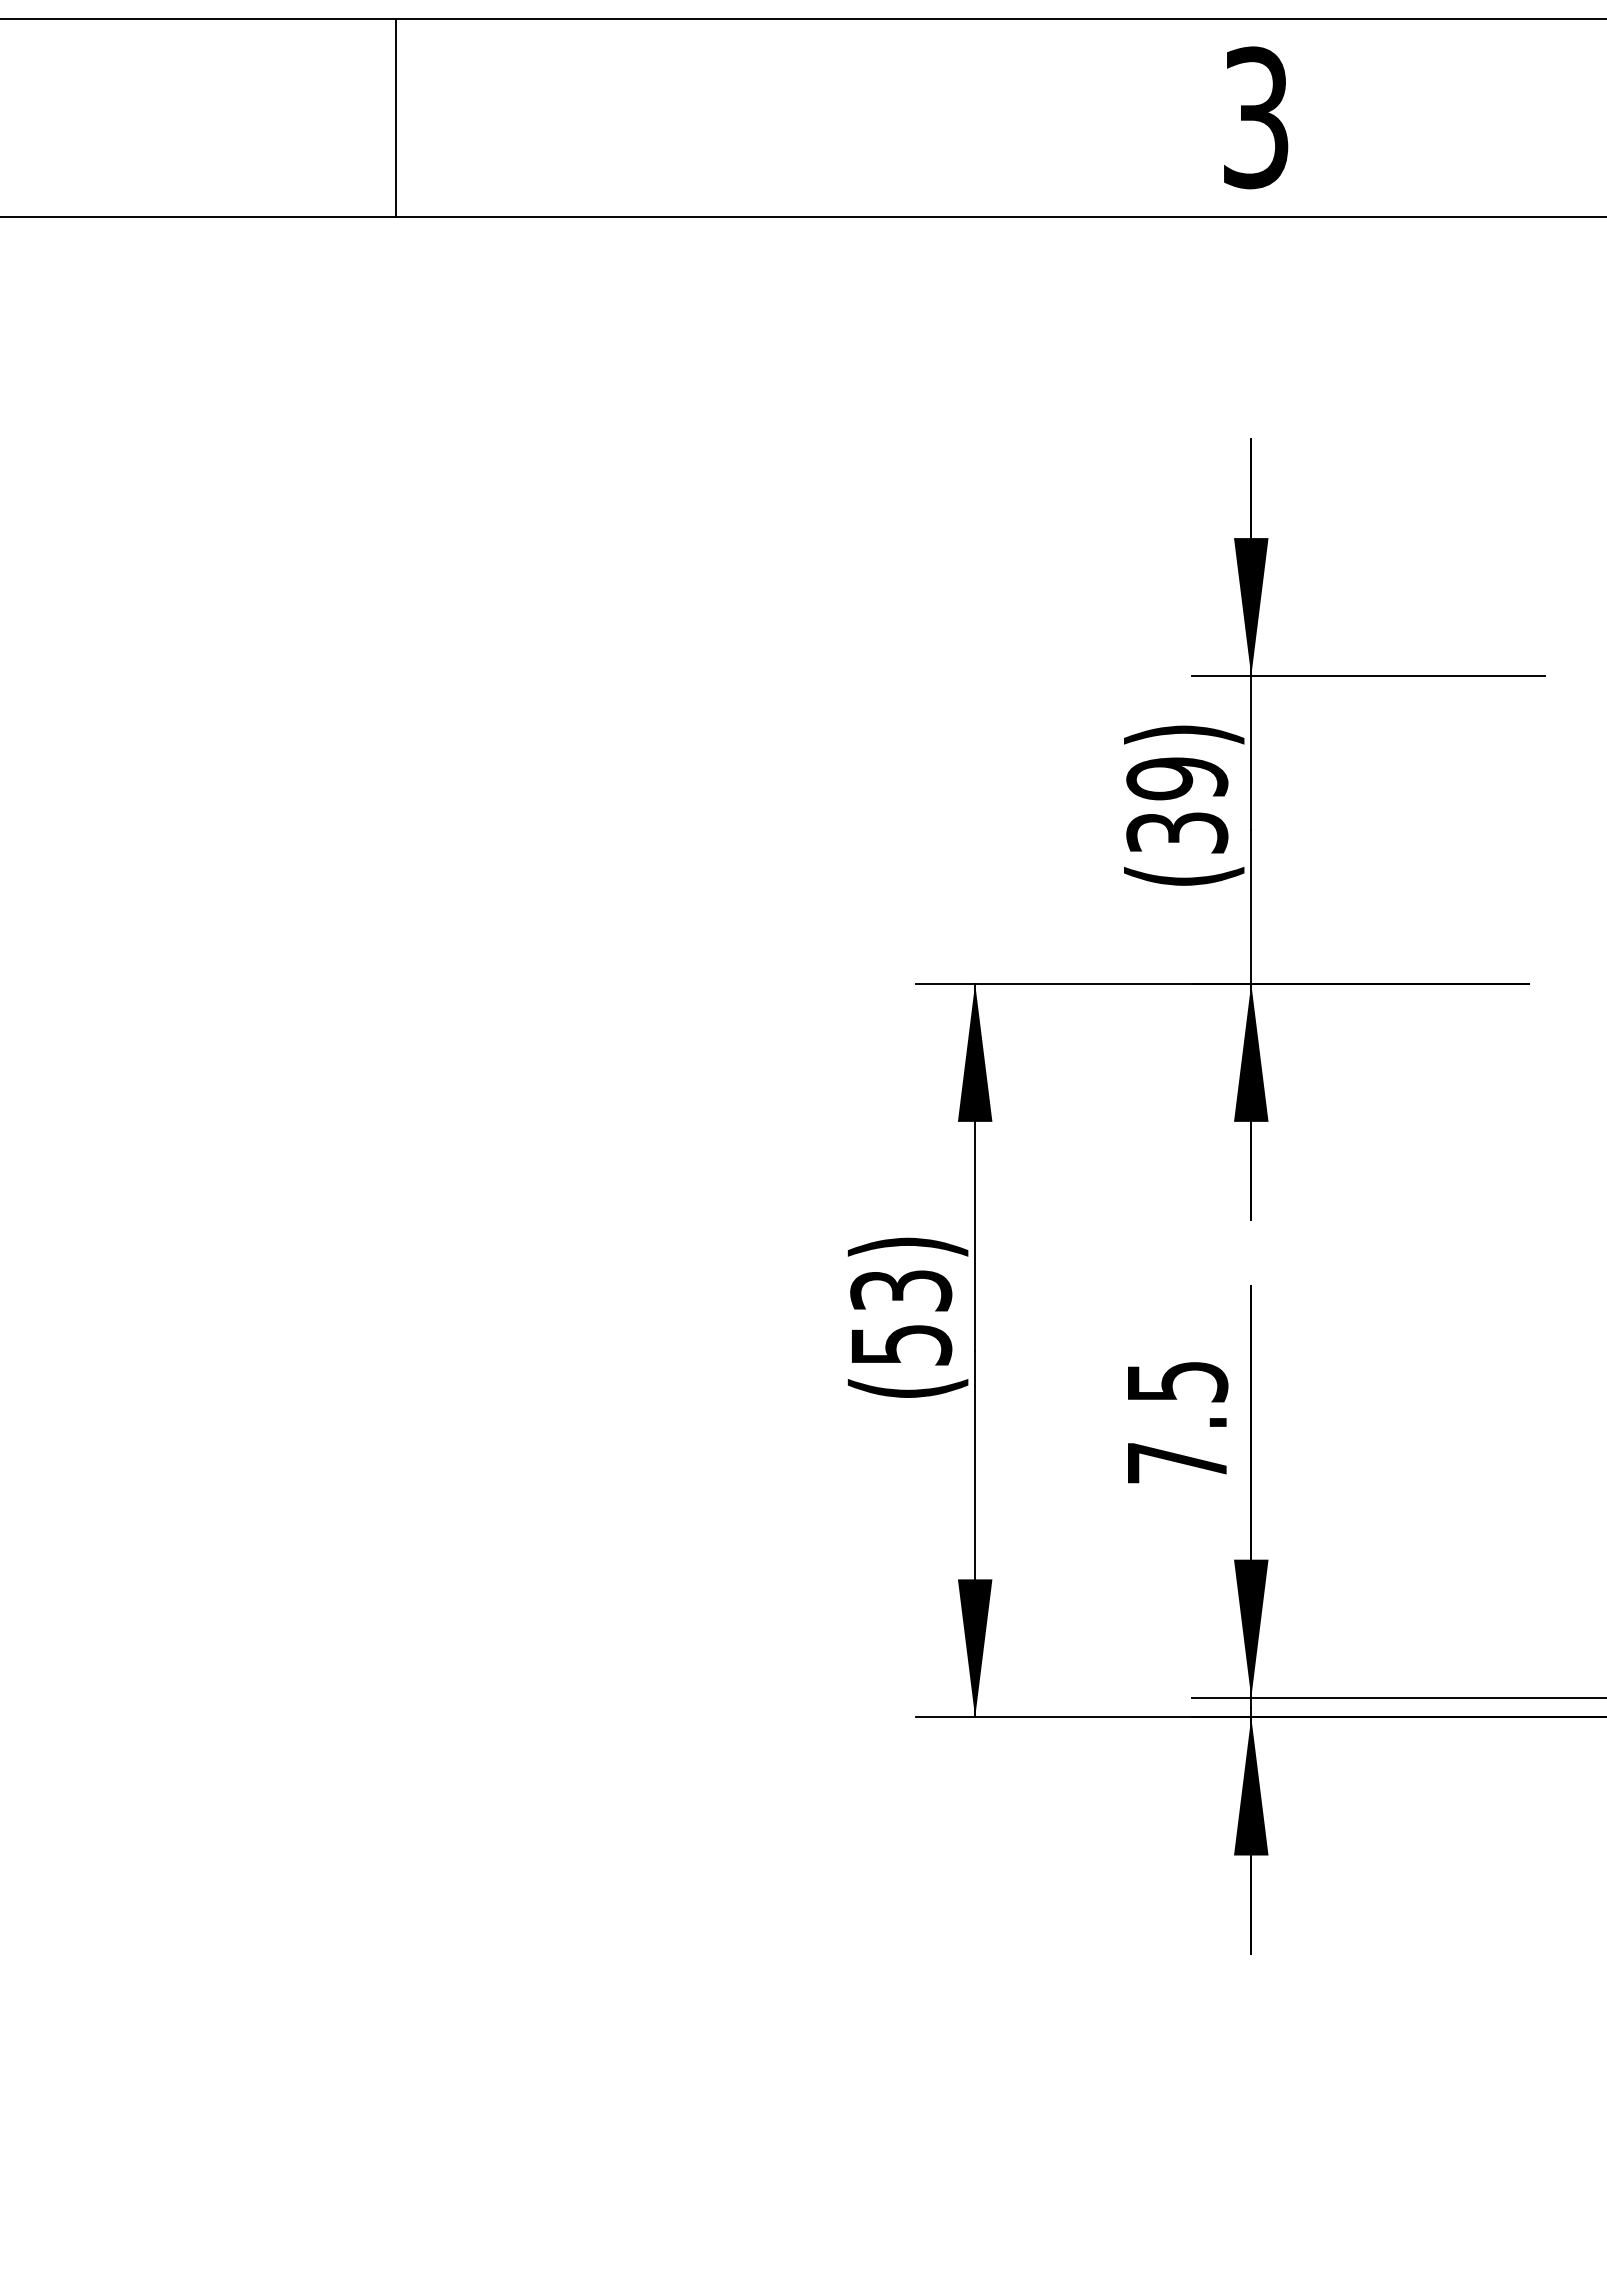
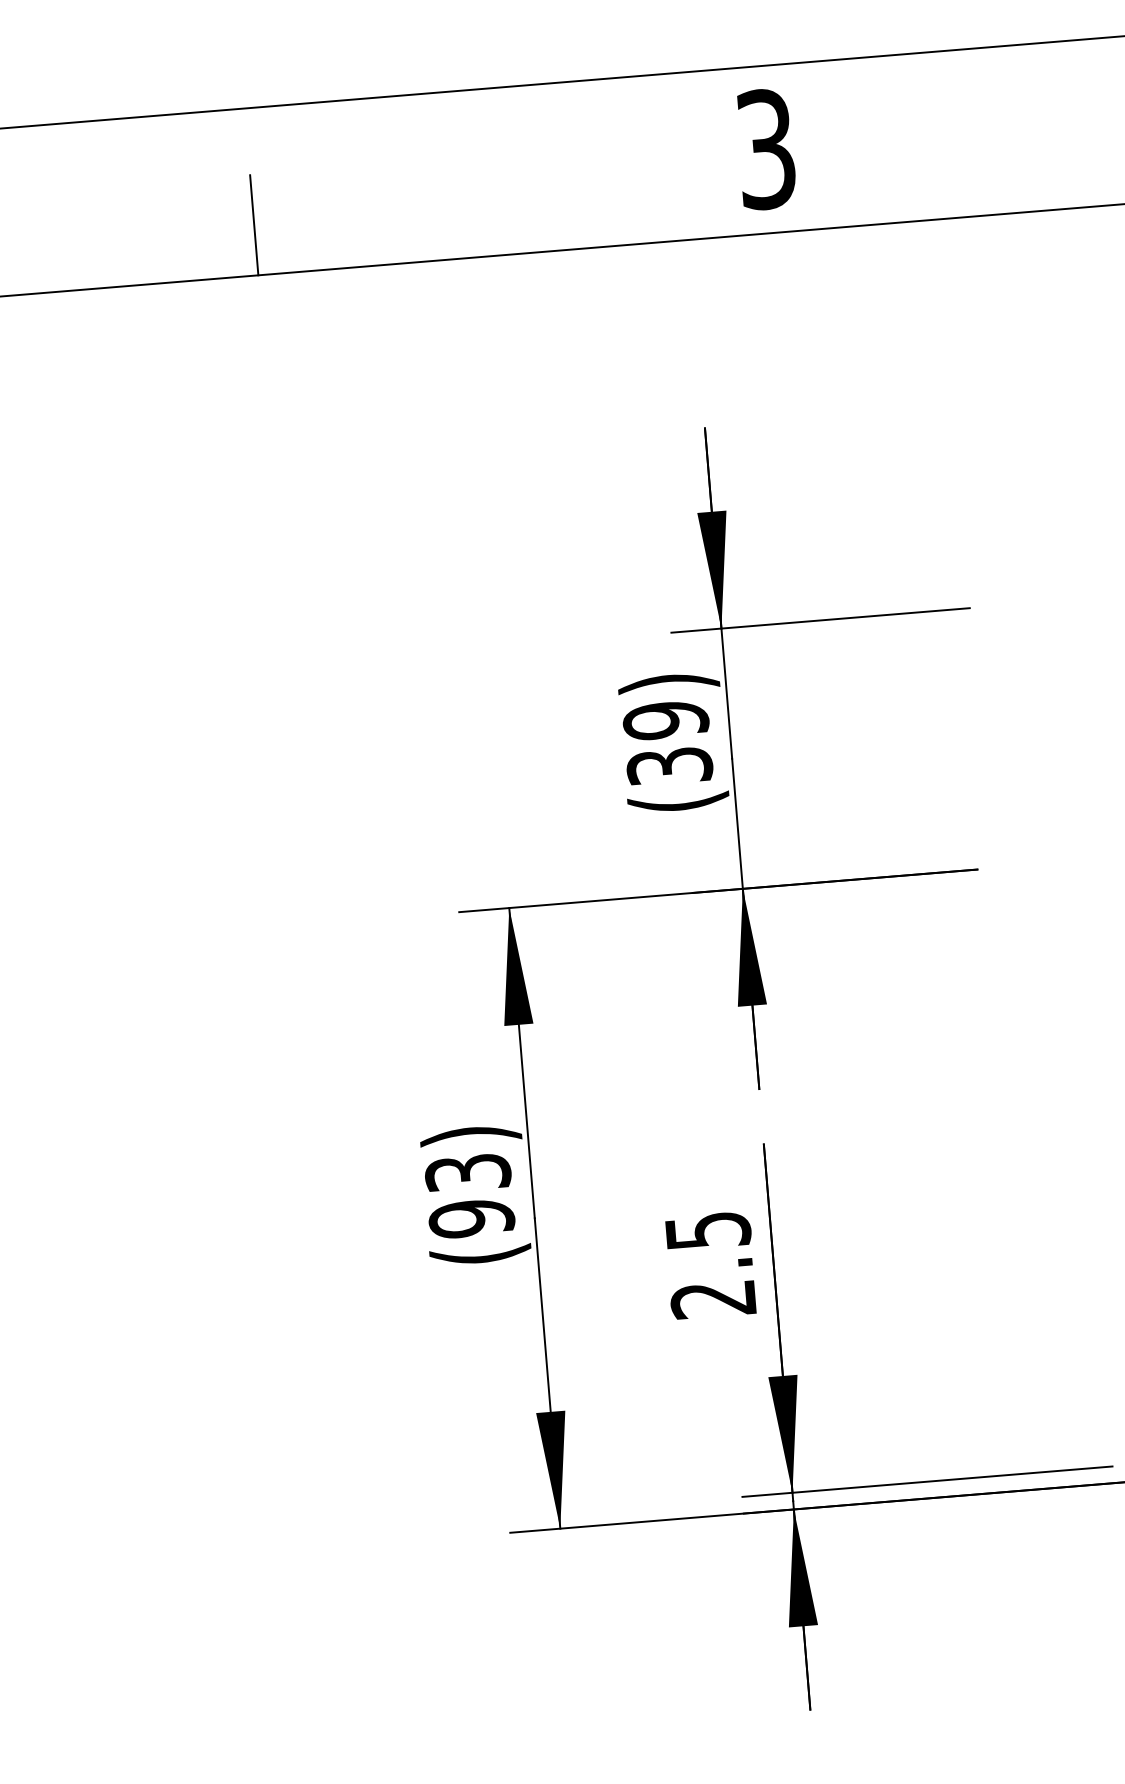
text: (1256, 117) -> (766, 149), moved
line: (741, 157) -> (254, 225), added
text: (901, 1344) -> (472, 1218), (53) -> (93)
text: (1176, 1463) -> (712, 1299), 7.5 -> 2.5

